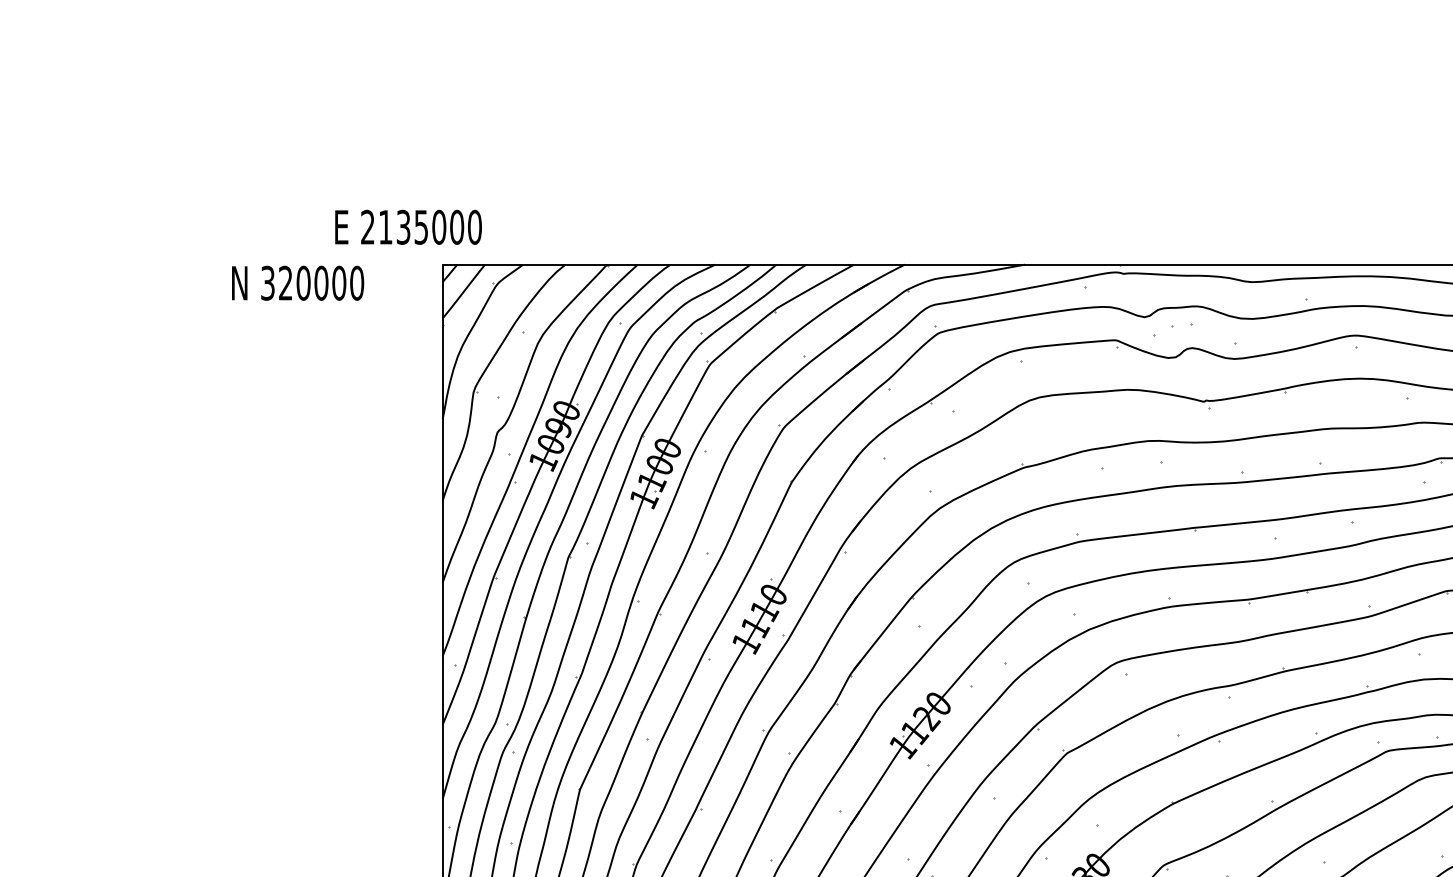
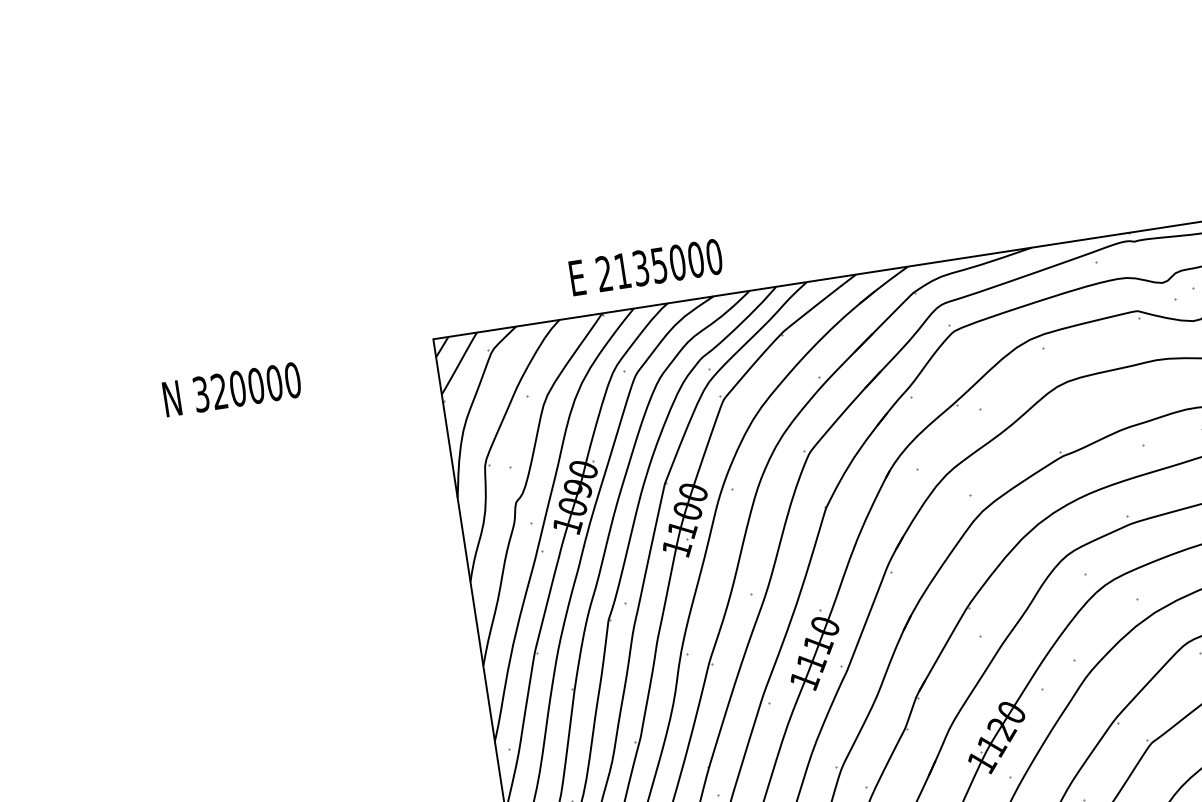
text: (408, 226) -> (645, 266), moved
text: (298, 282) -> (232, 388), moved

